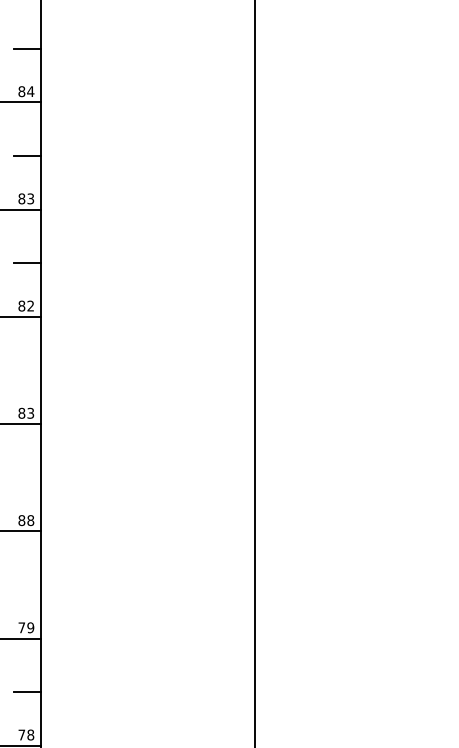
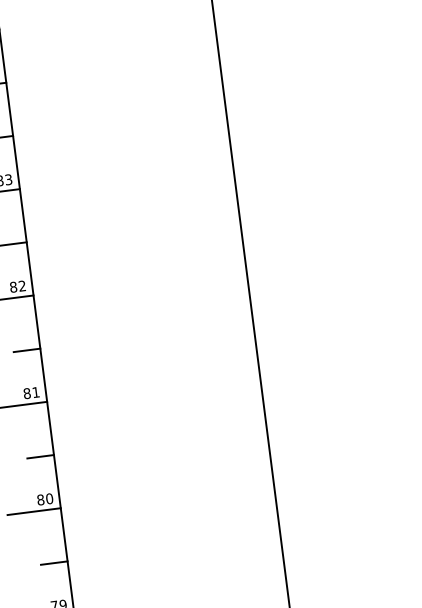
line: (26, 370) -> (26, 350), added
text: (30, 412) -> (35, 391), 83 -> 81
line: (26, 477) -> (39, 456), added
text: (30, 520) -> (49, 498), 88 -> 80
line: (26, 584) -> (53, 562), added

